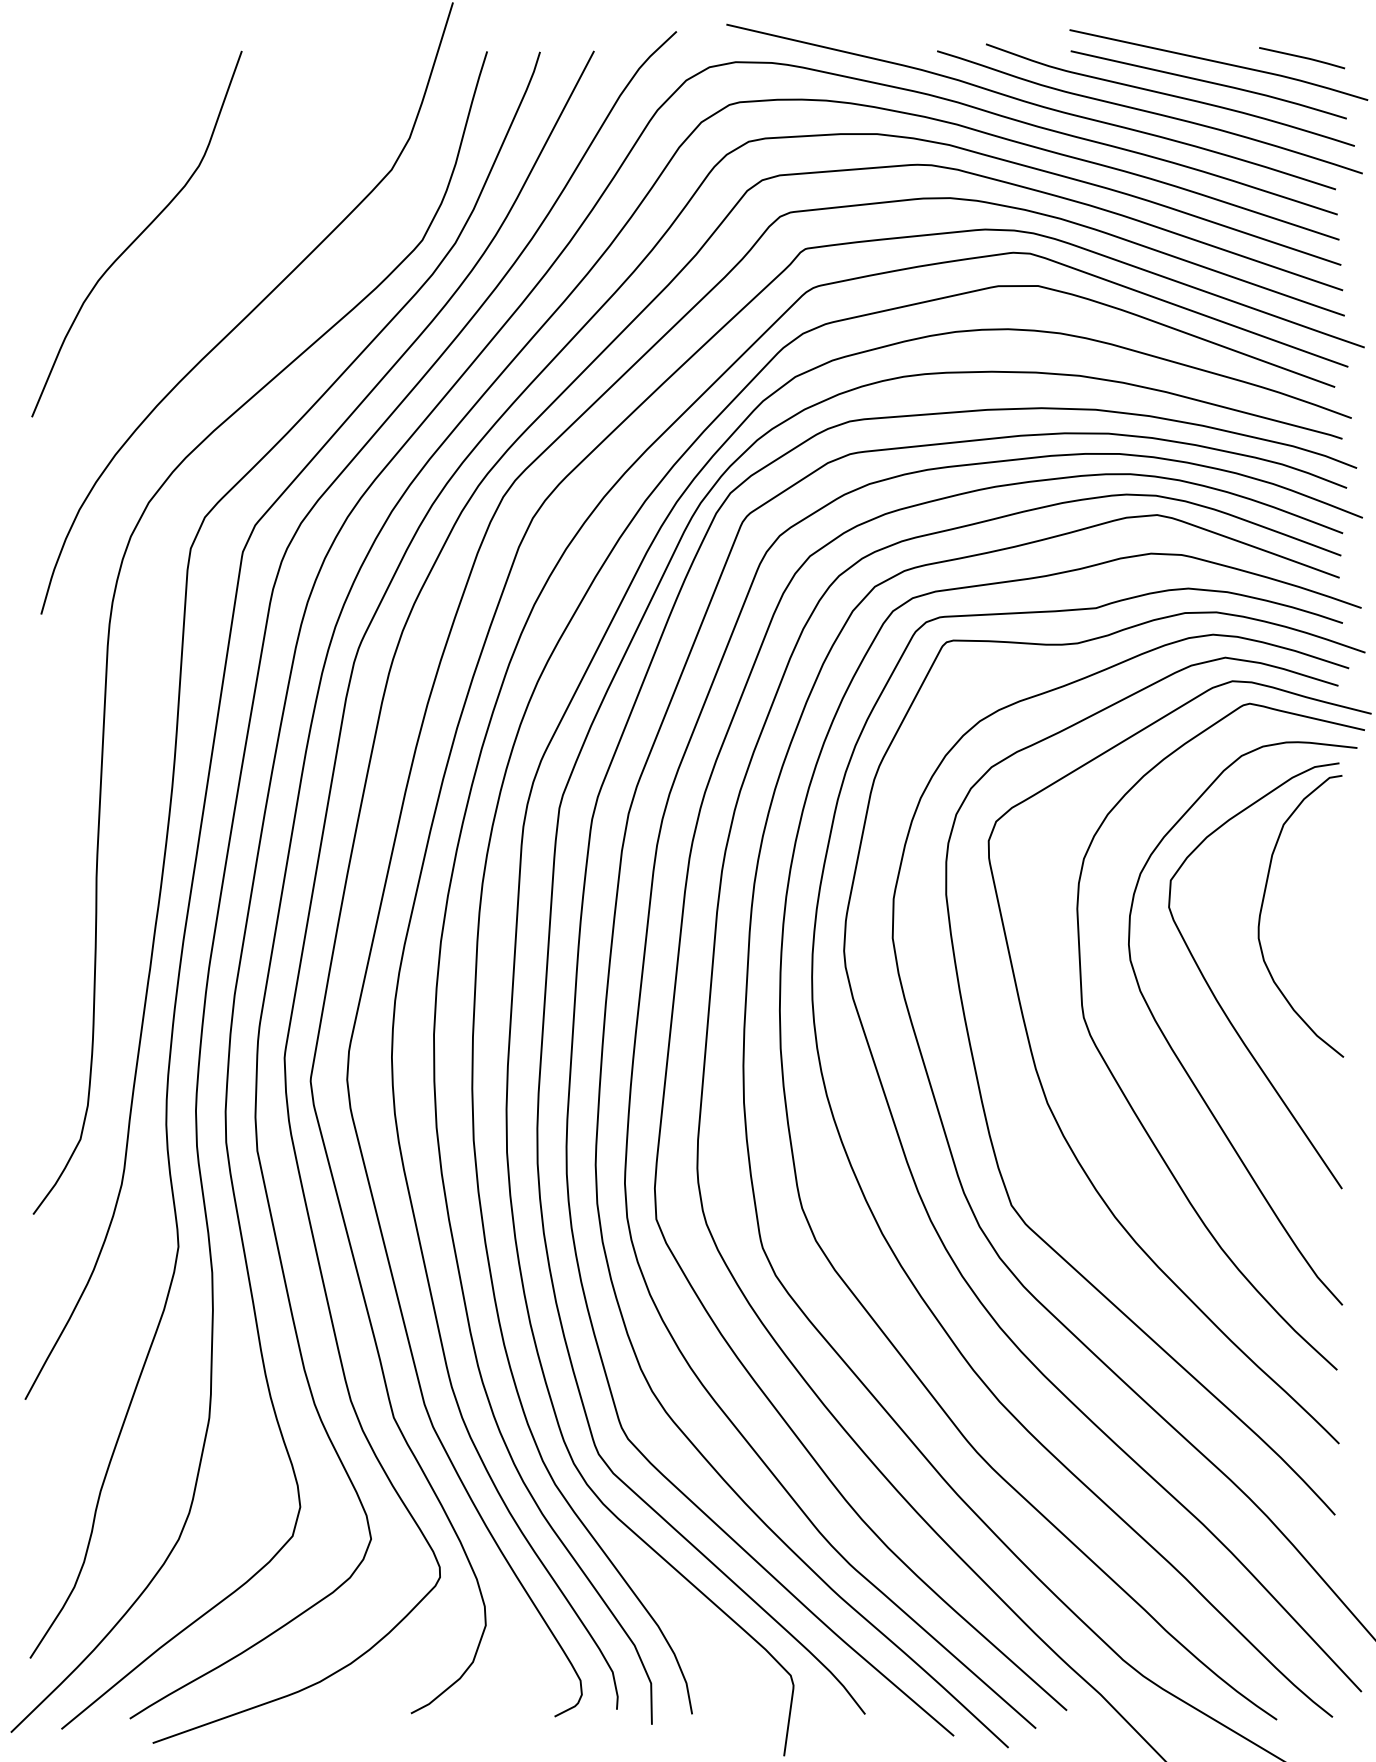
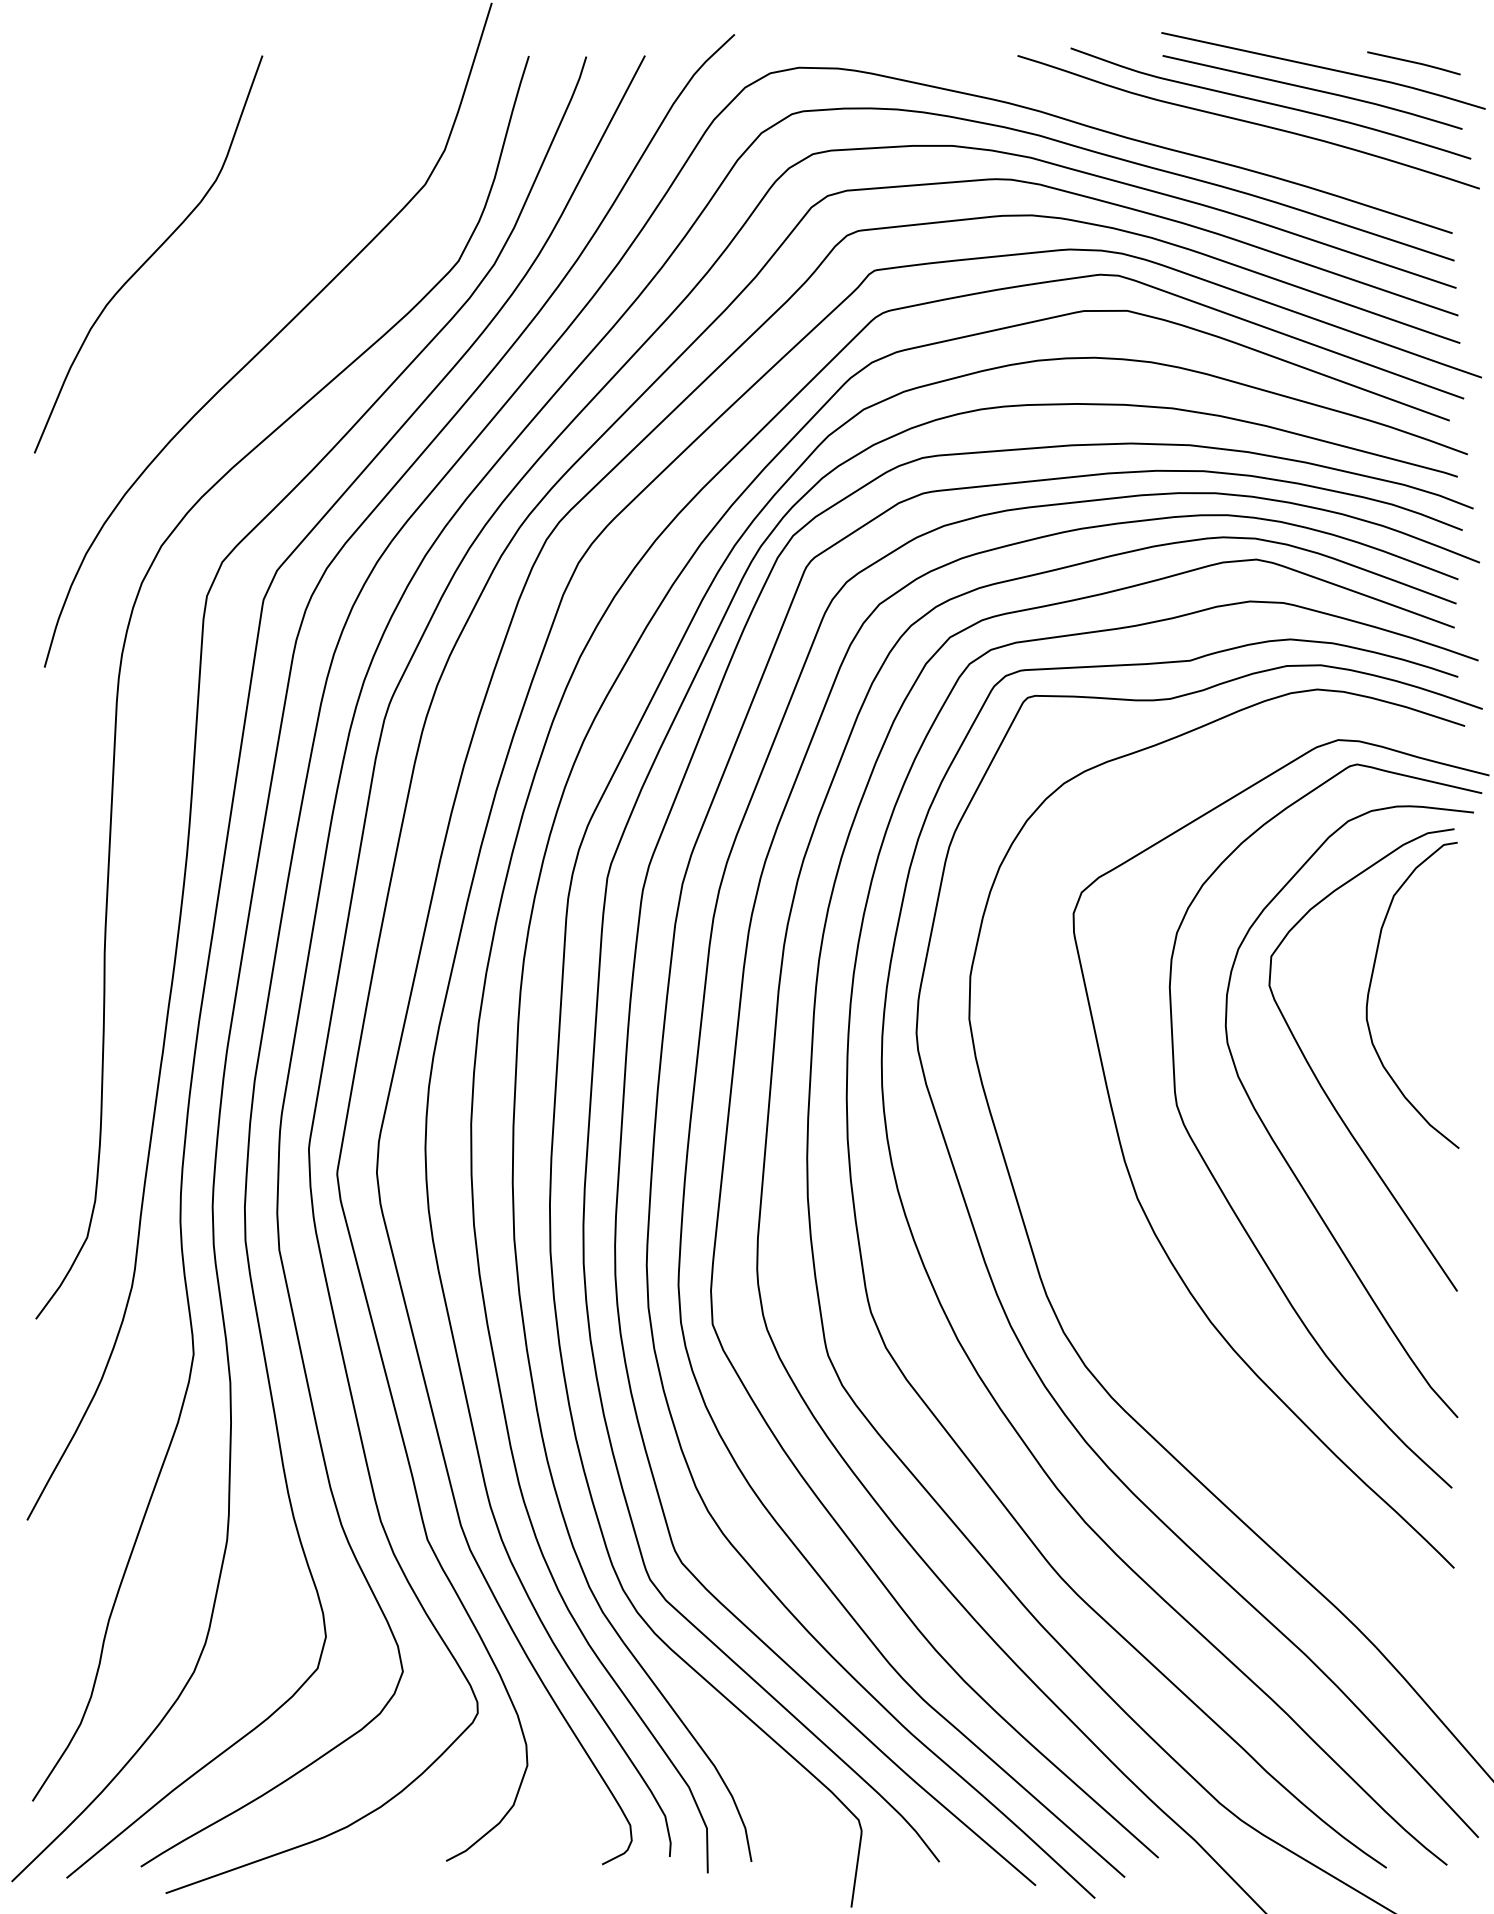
curve: (1030, 104) -> (1119, 113), removed
curve: (988, 1125) -> (1073, 1222), removed

